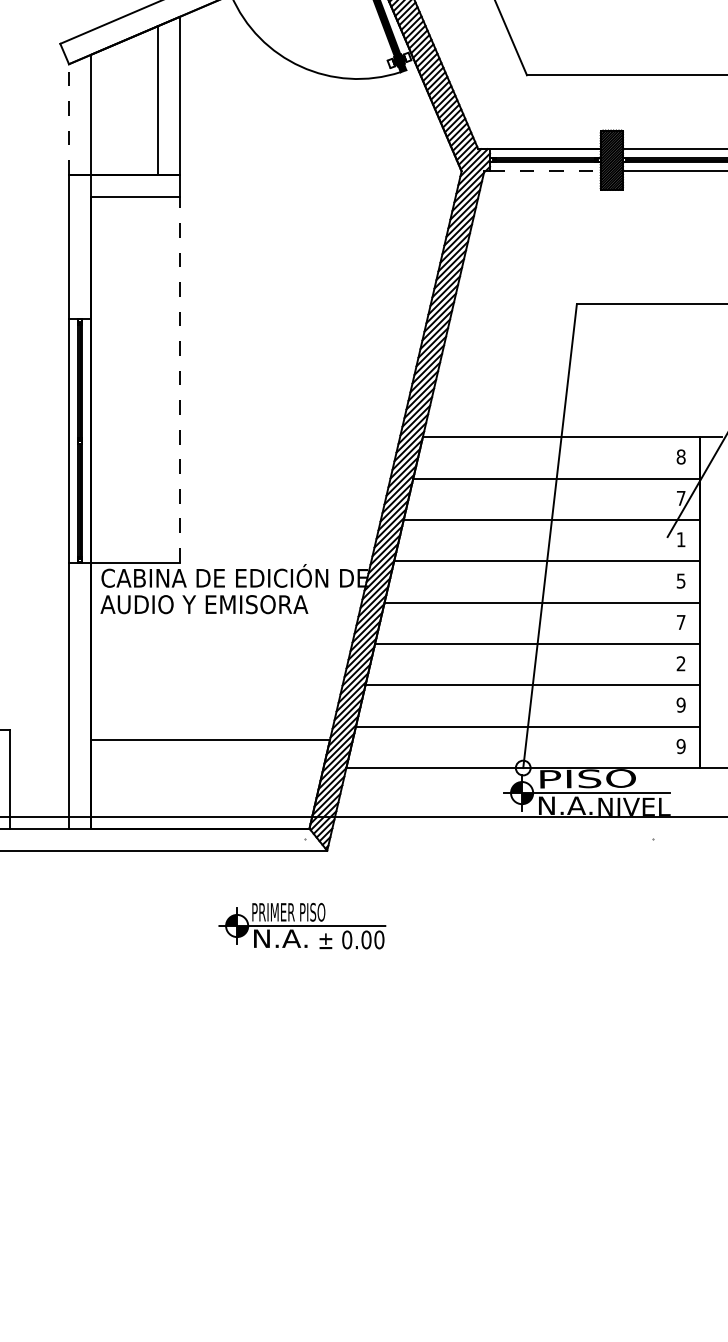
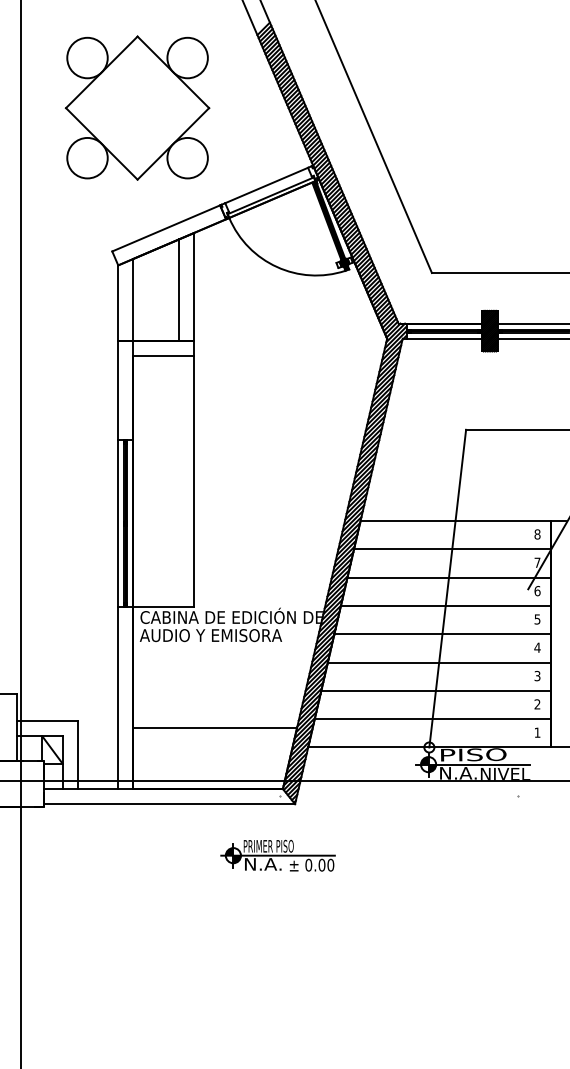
line: (69, 119) -> (118, 303), dashed -> solid
line: (545, 170) -> (444, 338), dashed -> solid
line: (180, 379) -> (194, 481), dashed -> solid
text: (681, 540) -> (537, 591), 1 -> 6
text: (681, 622) -> (537, 647), 7 -> 4
text: (681, 664) -> (537, 676), 2 -> 3
text: (681, 705) -> (537, 704), 9 -> 2
text: (681, 746) -> (537, 732), 9 -> 1

